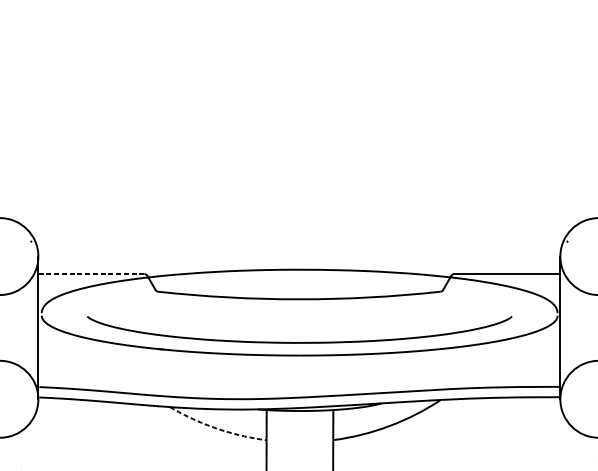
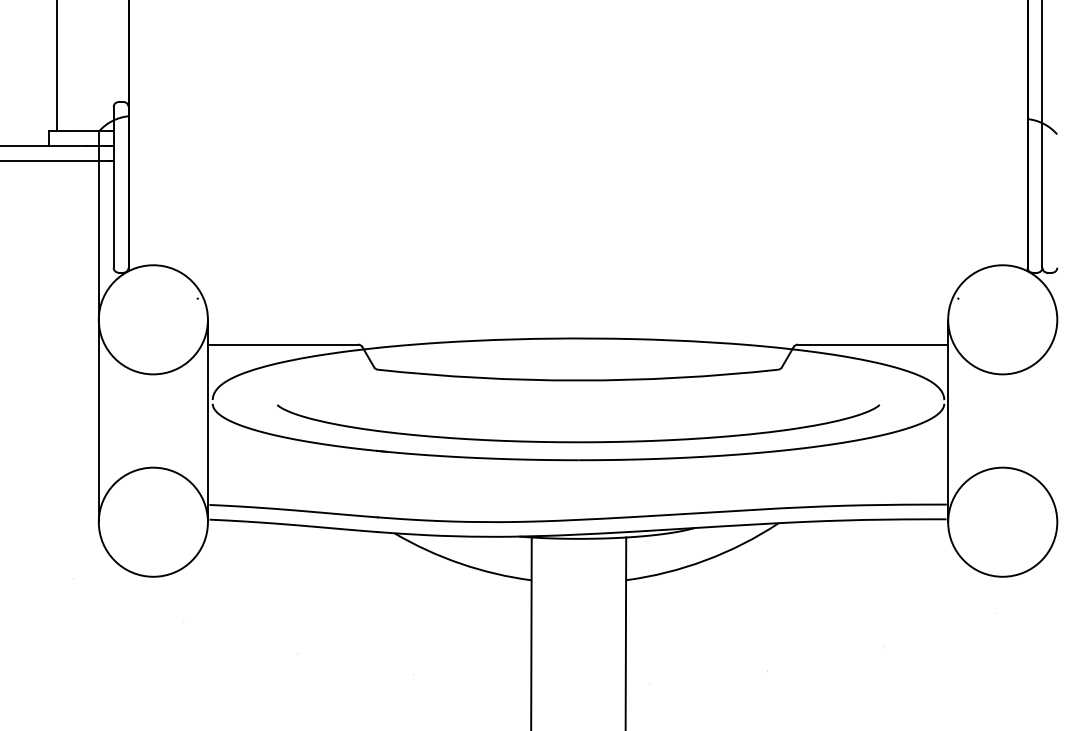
line: (90, 273) -> (282, 344), dashed -> solid
arc: (216, 428) -> (460, 563), dashed -> solid

